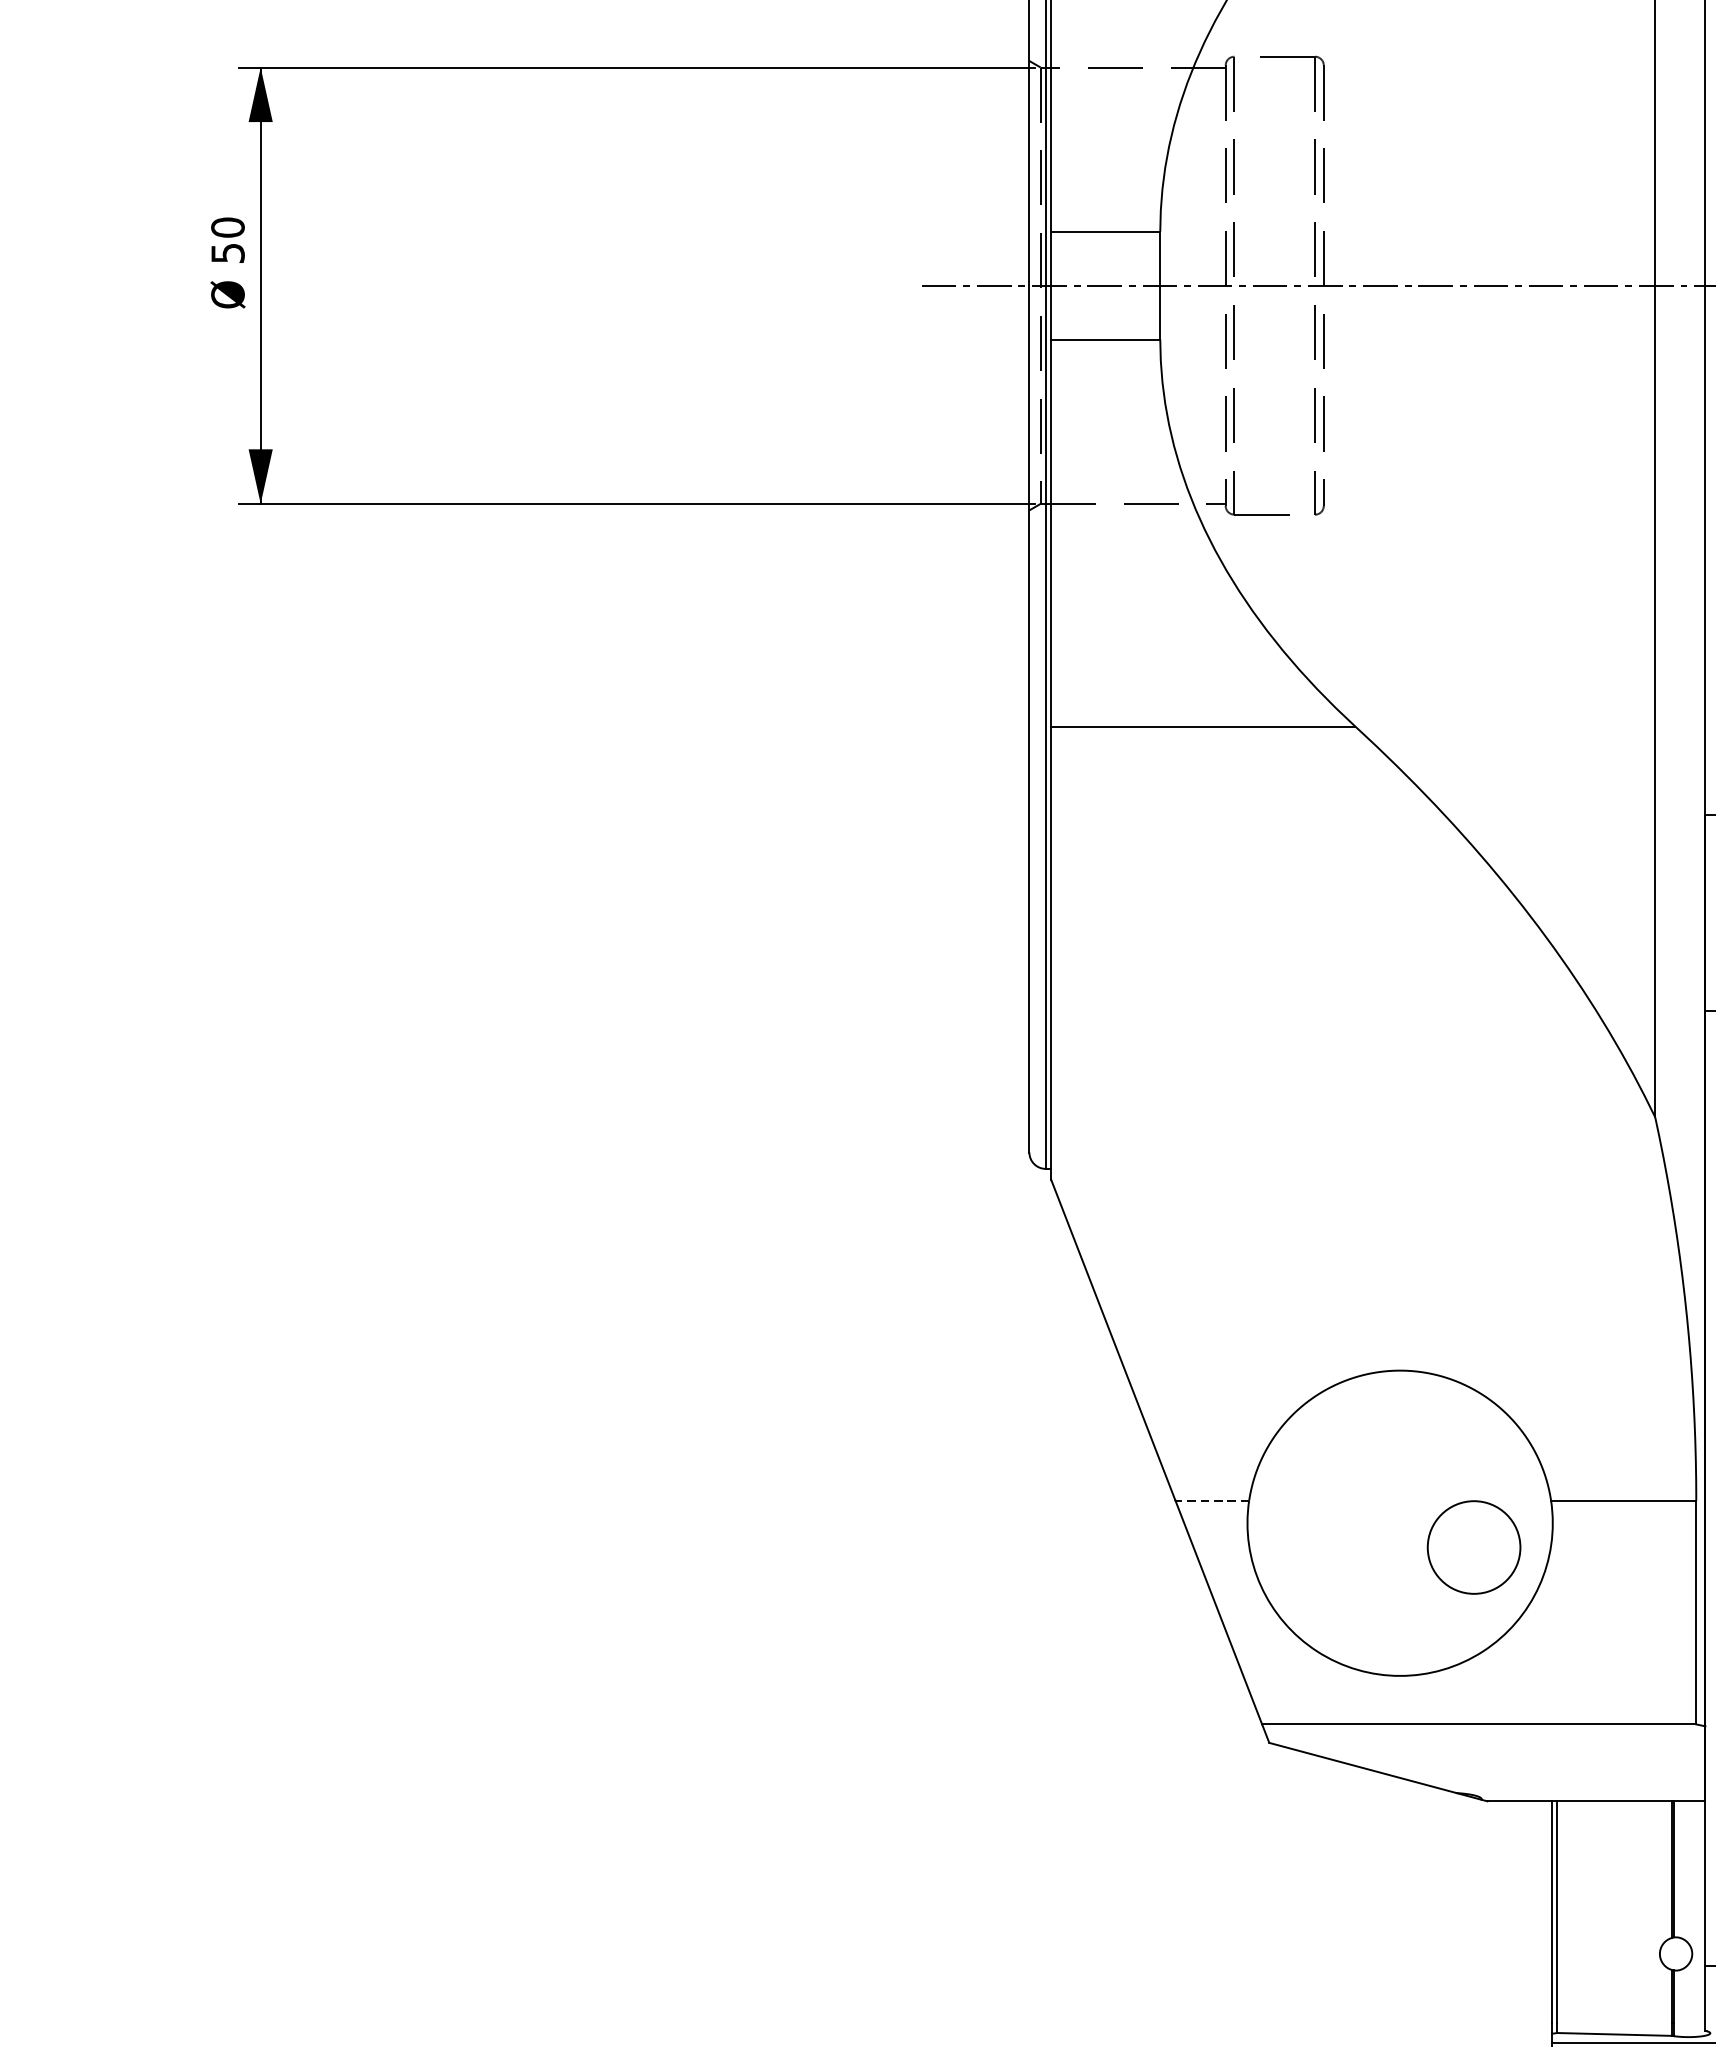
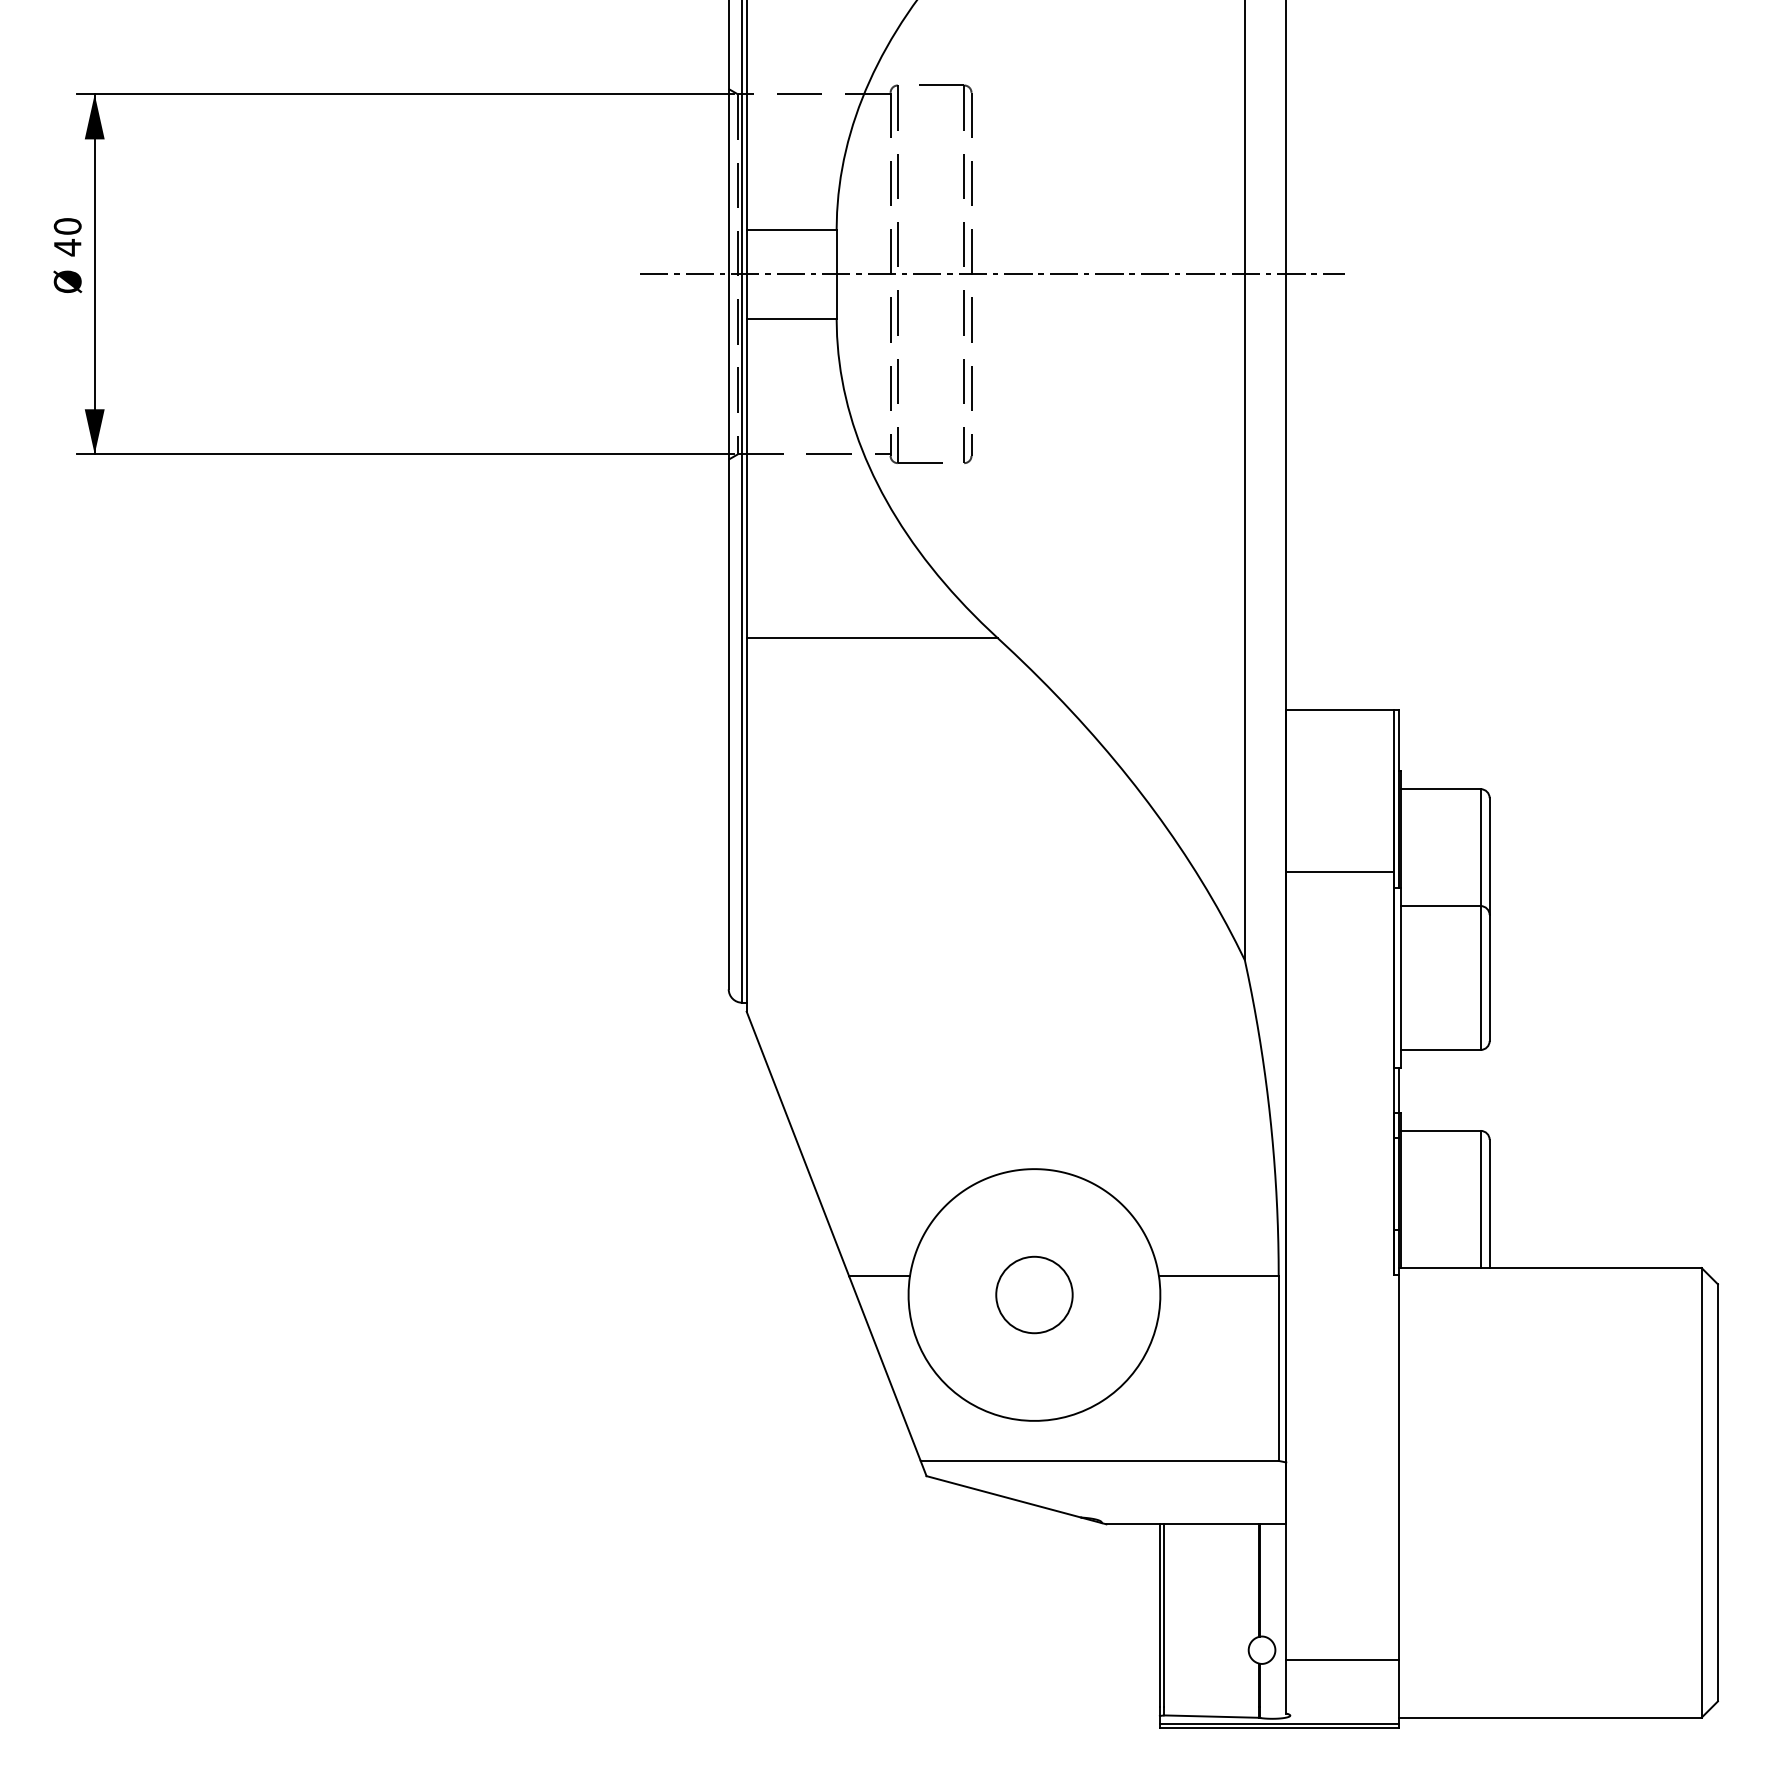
text: (227, 253) -> (67, 247), 50 -> 40
line: (1212, 1500) -> (879, 1276), dashed -> solid
circle: (1474, 1546) -> (1034, 1294), moved

